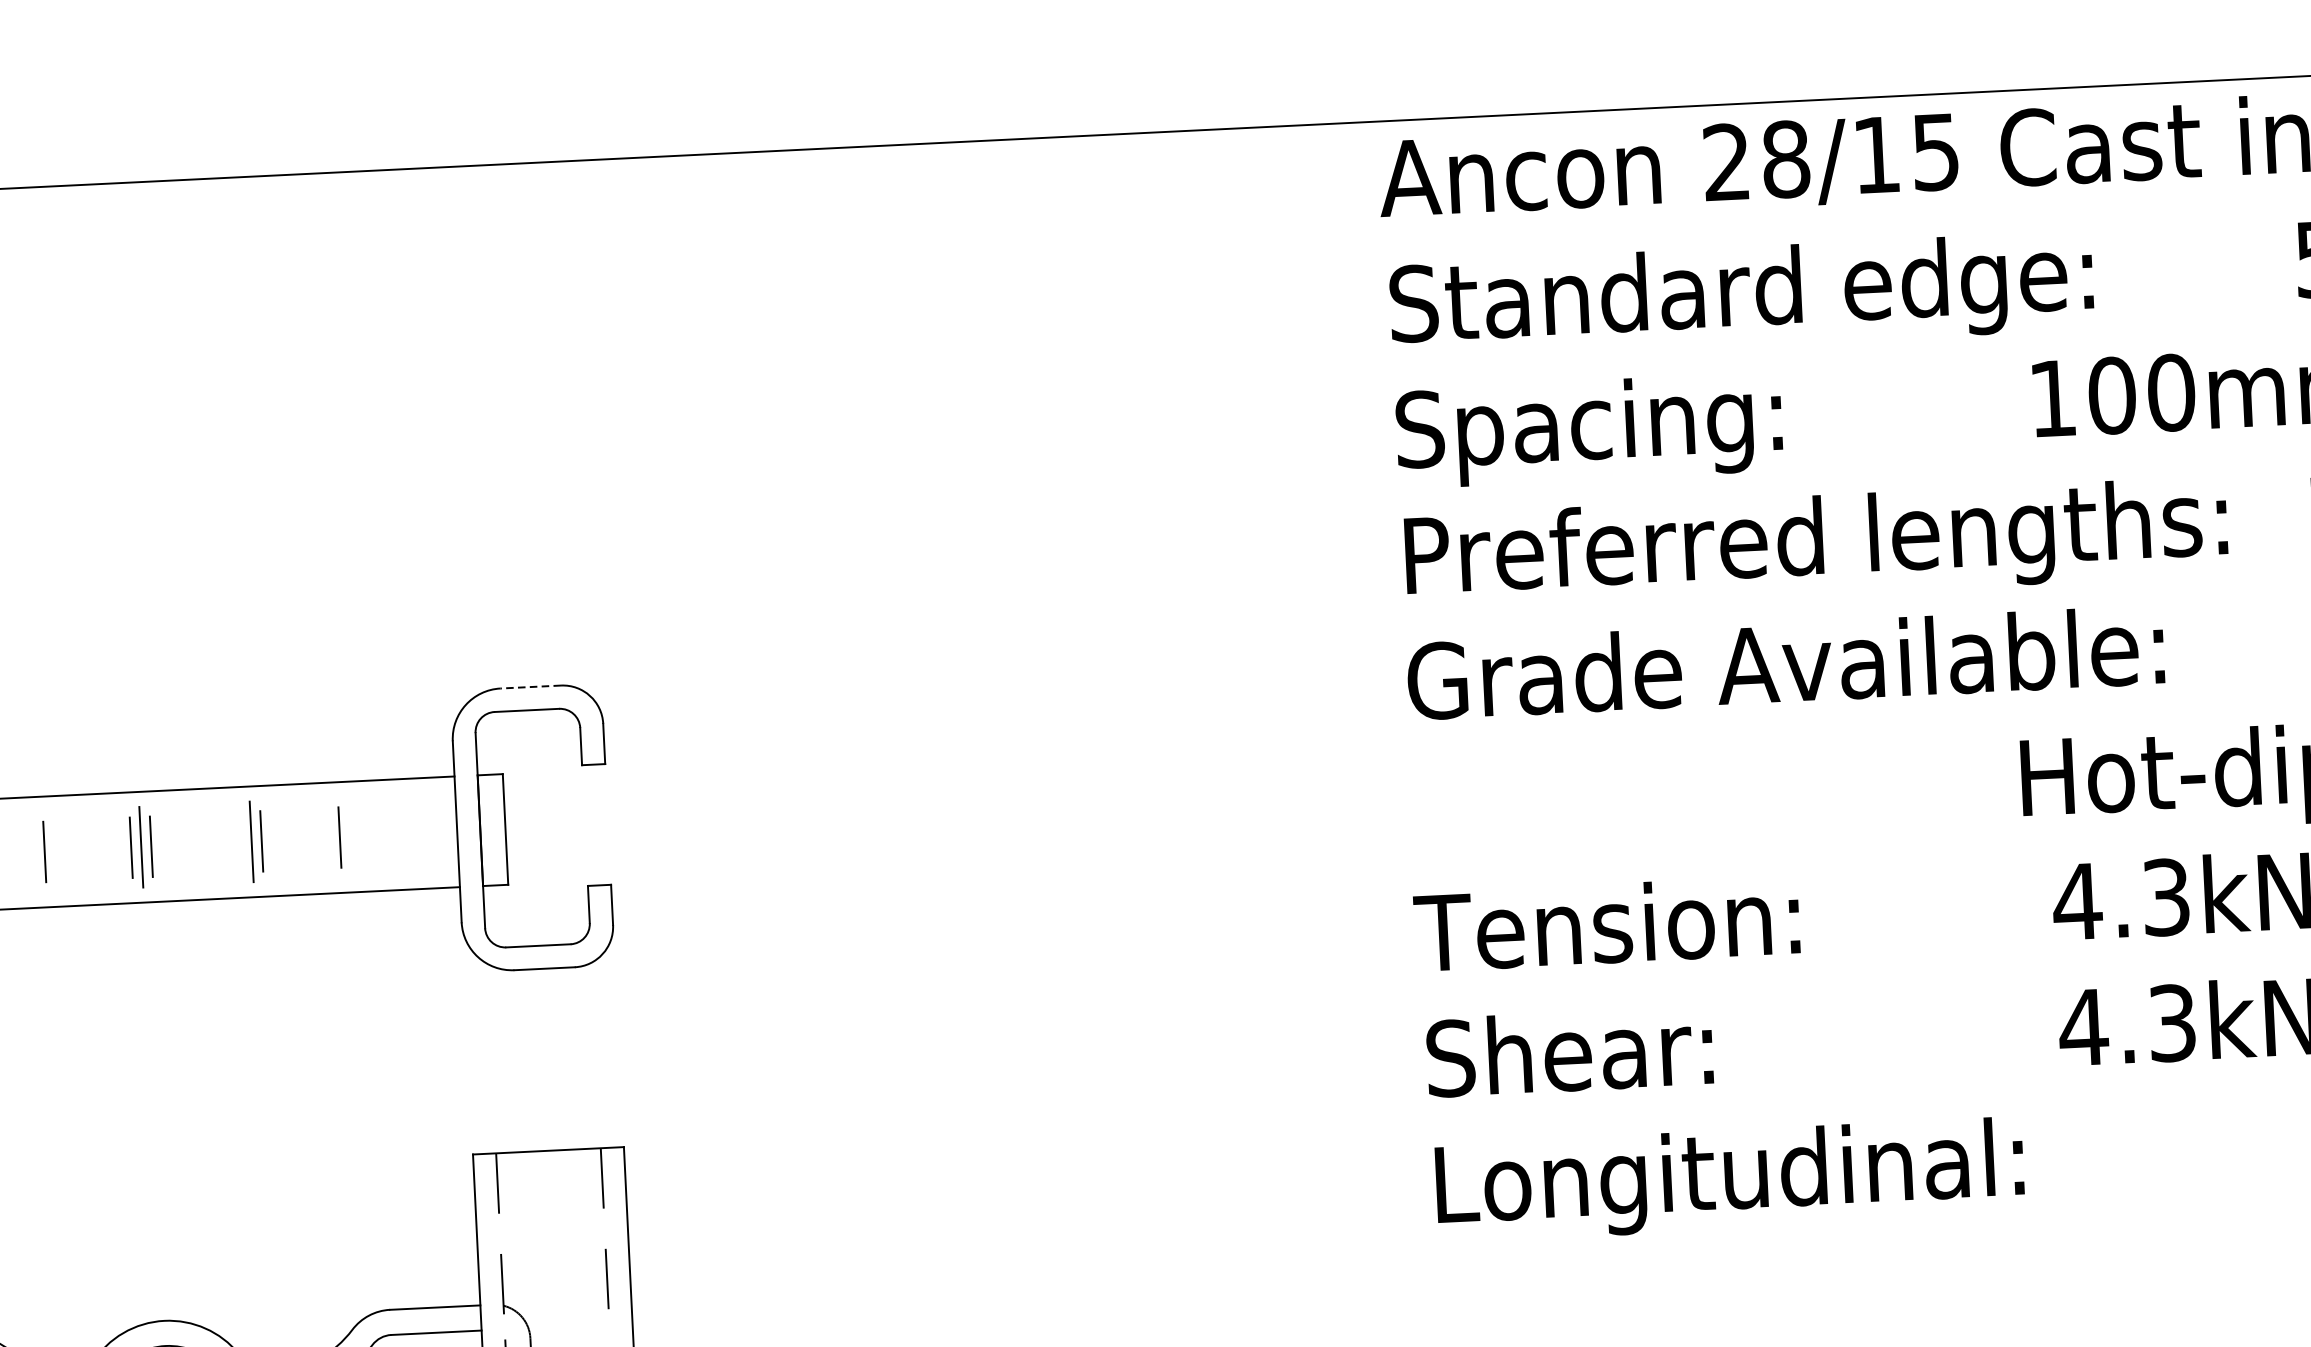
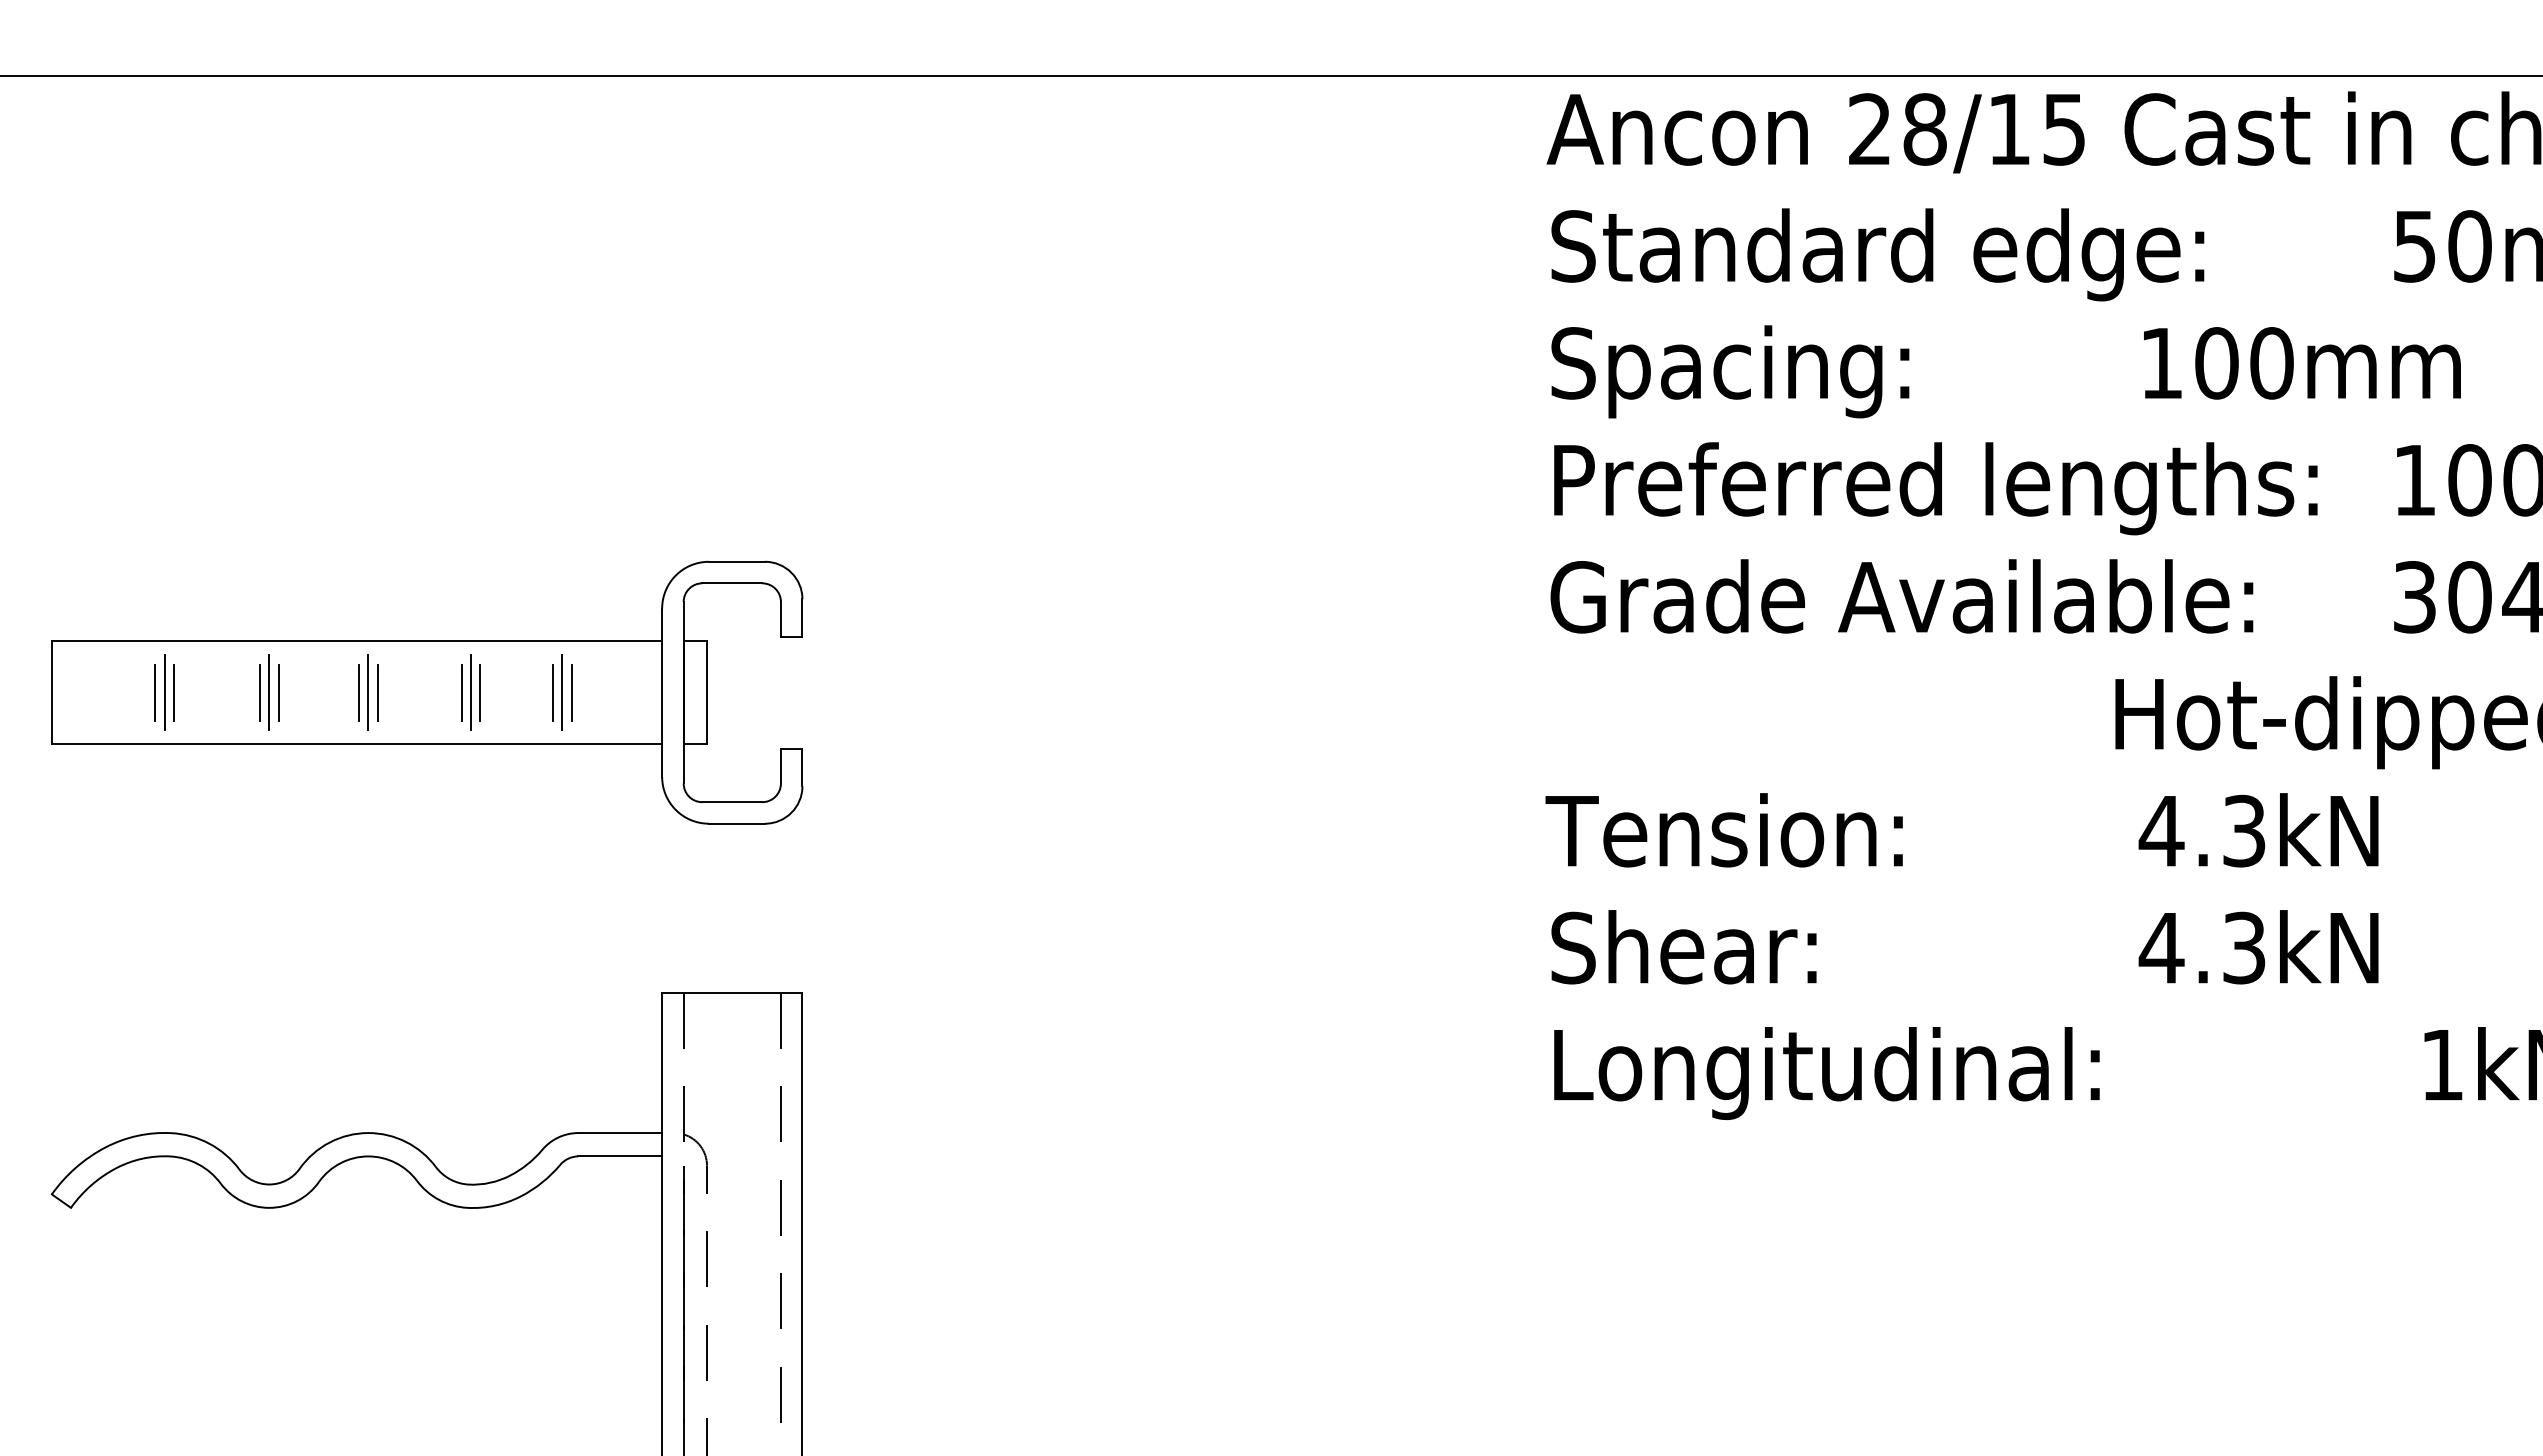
line: (530, 686) -> (736, 561), dashed -> solid
line: (350, 836) -> (562, 692), added
line: (359, 836) -> (571, 692), added
line: (241, 842) -> (461, 692), added
line: (24, 852) -> (259, 692), added
line: (34, 852) -> (269, 692), added

